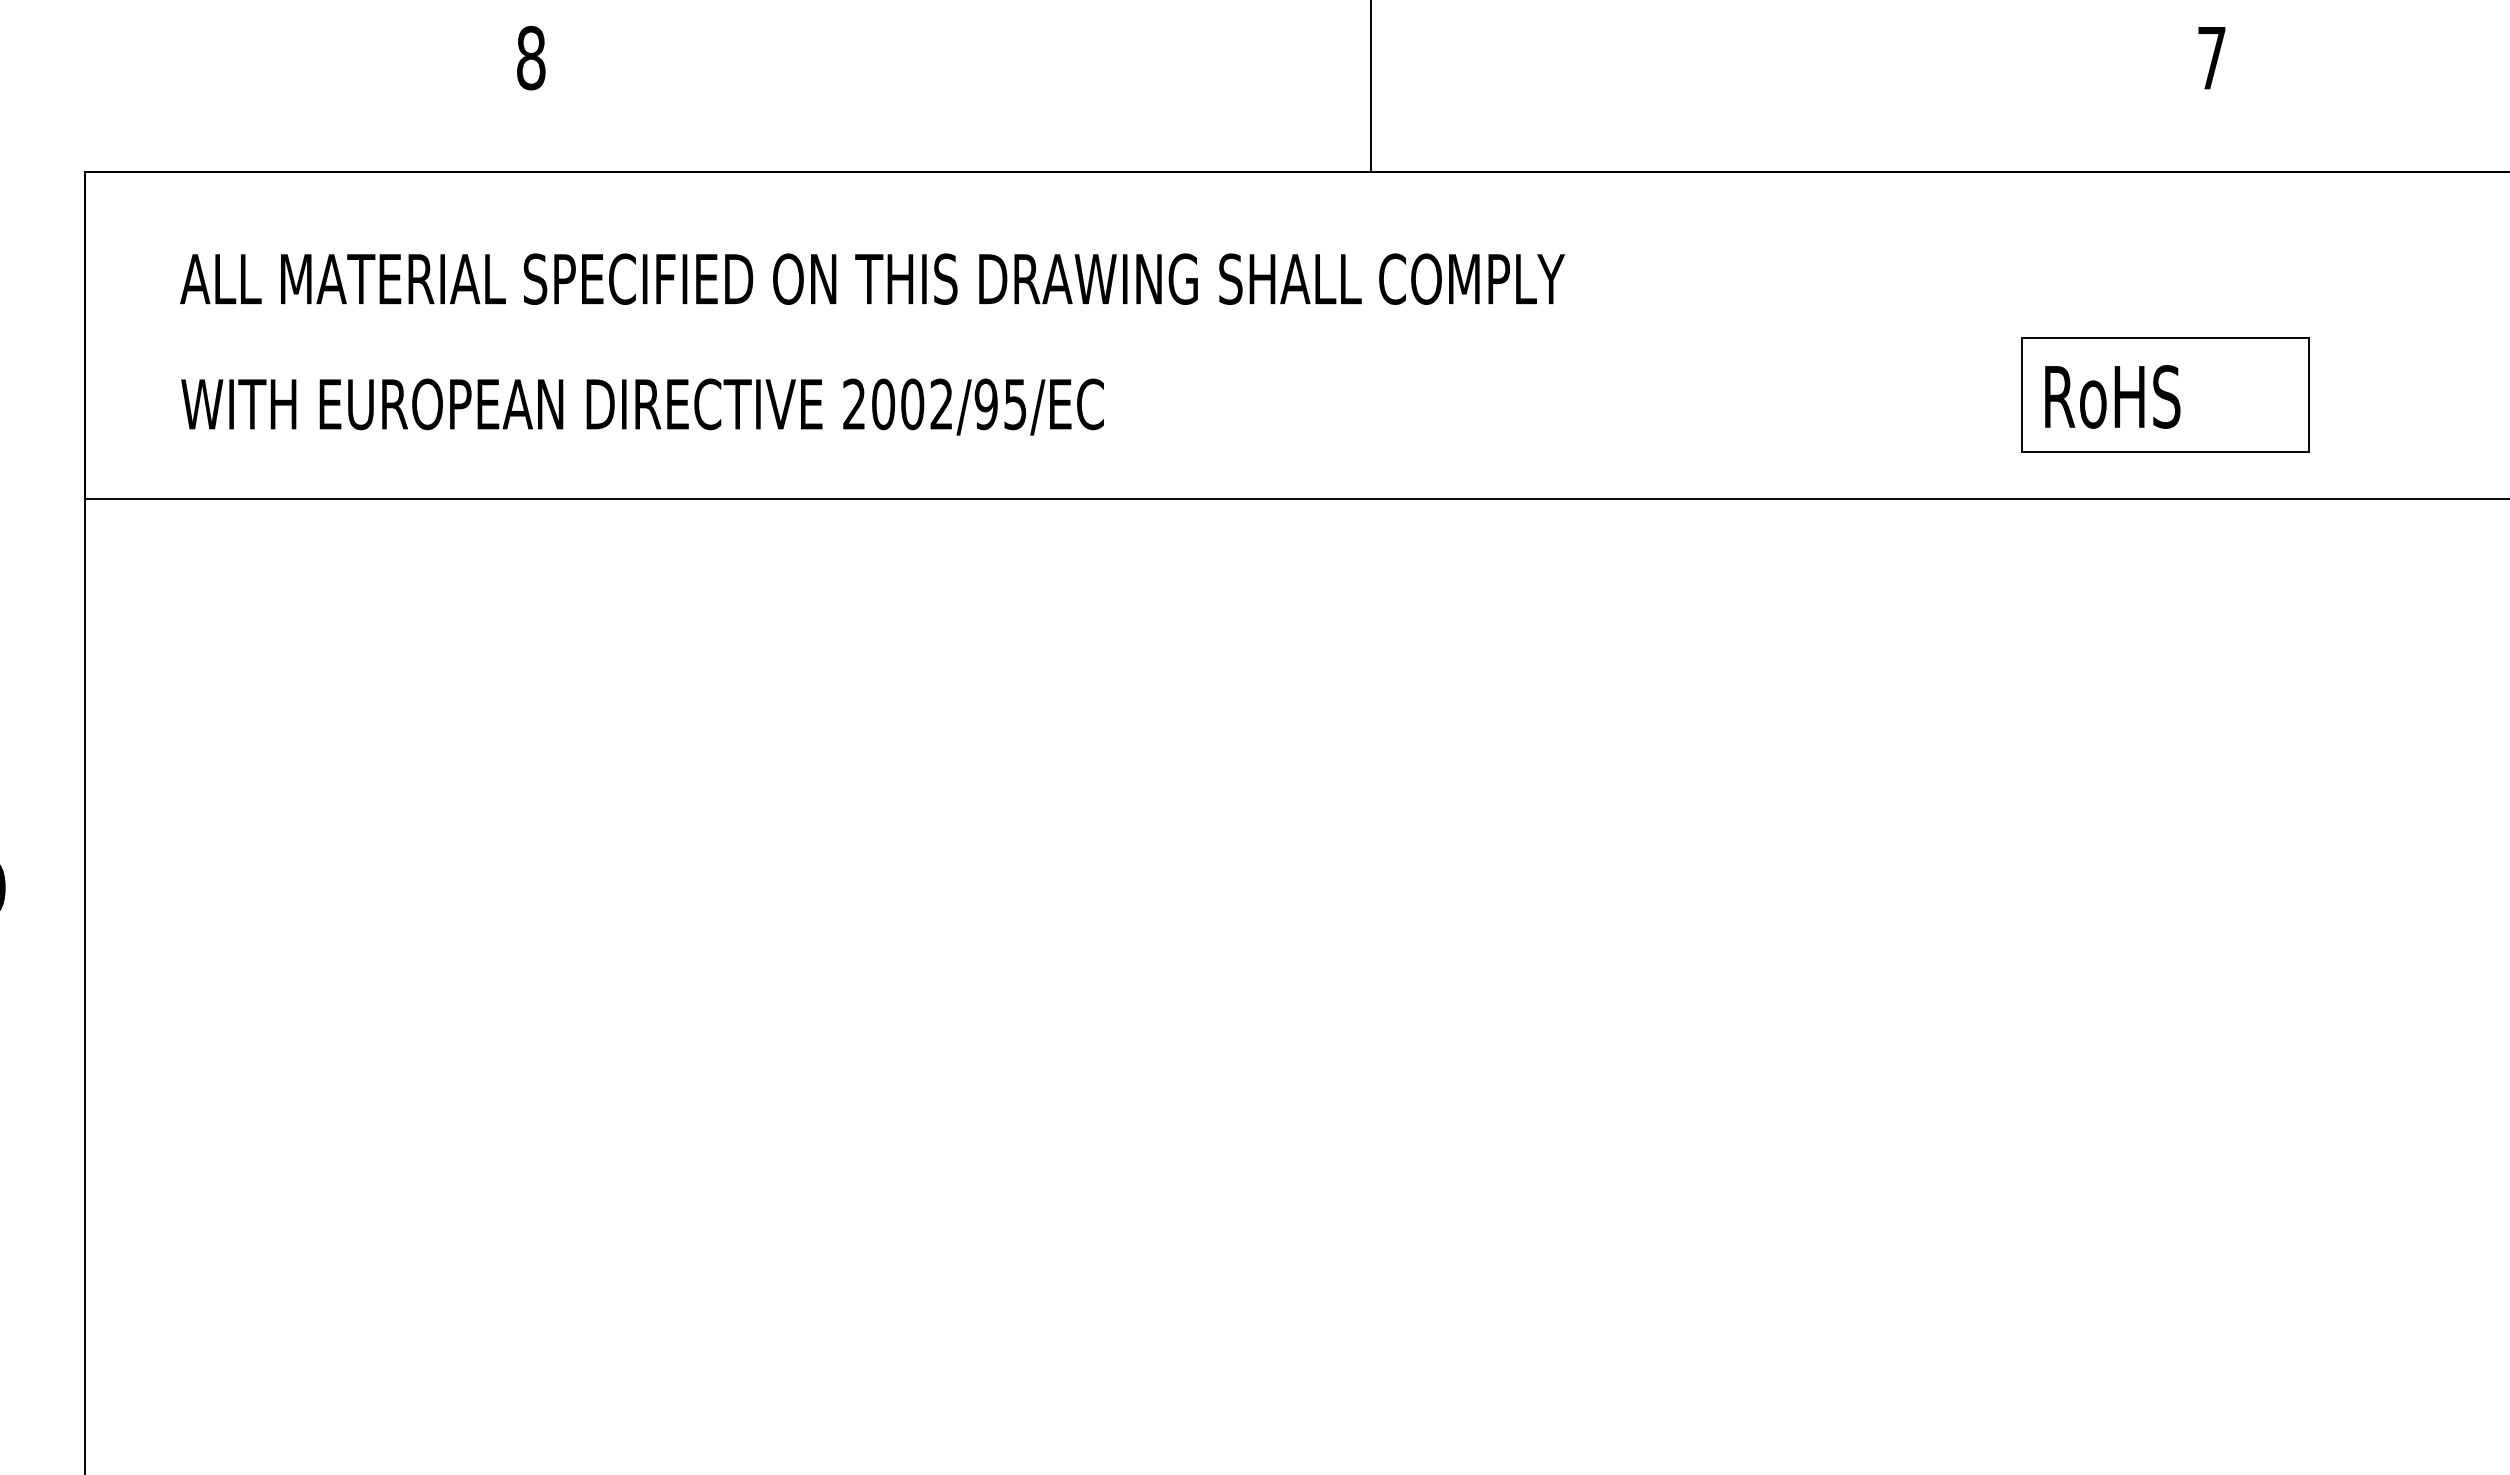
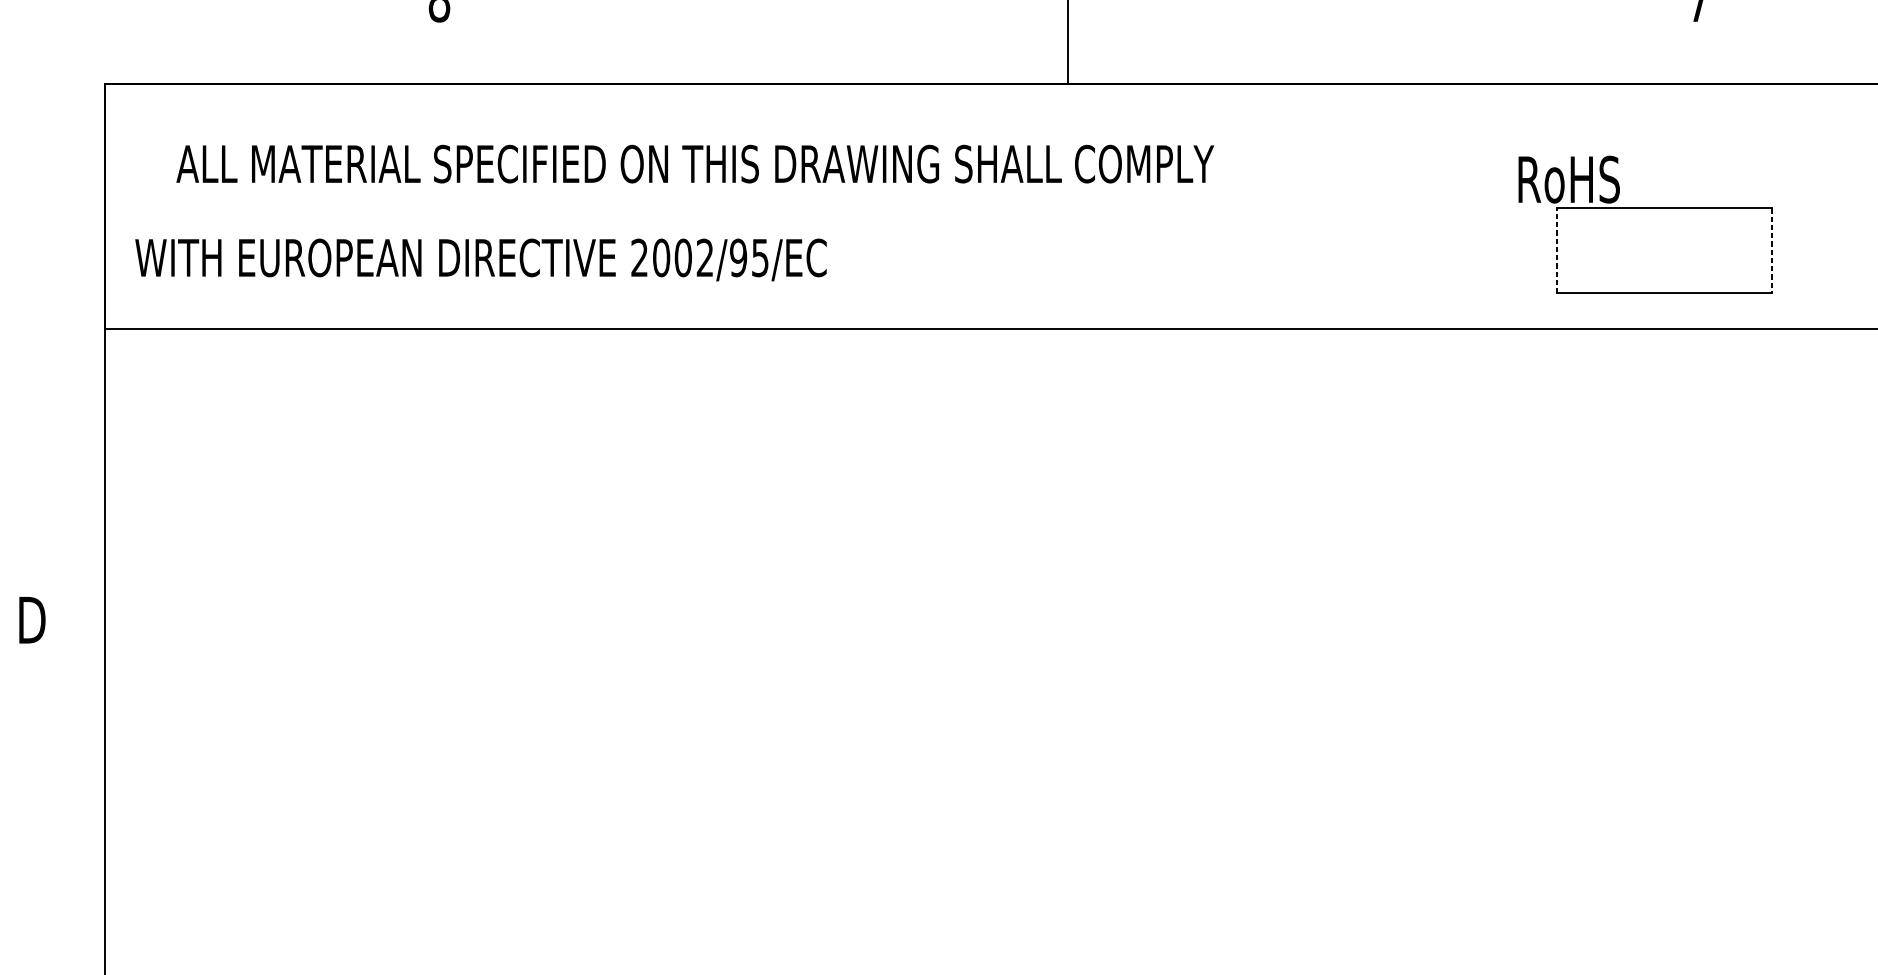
line: (2022, 395) -> (1557, 251), solid -> dashed
line: (2308, 395) -> (1771, 251), solid -> dashed
text: (2112, 396) -> (1569, 179), moved
text: (642, 406) -> (480, 259), moved

